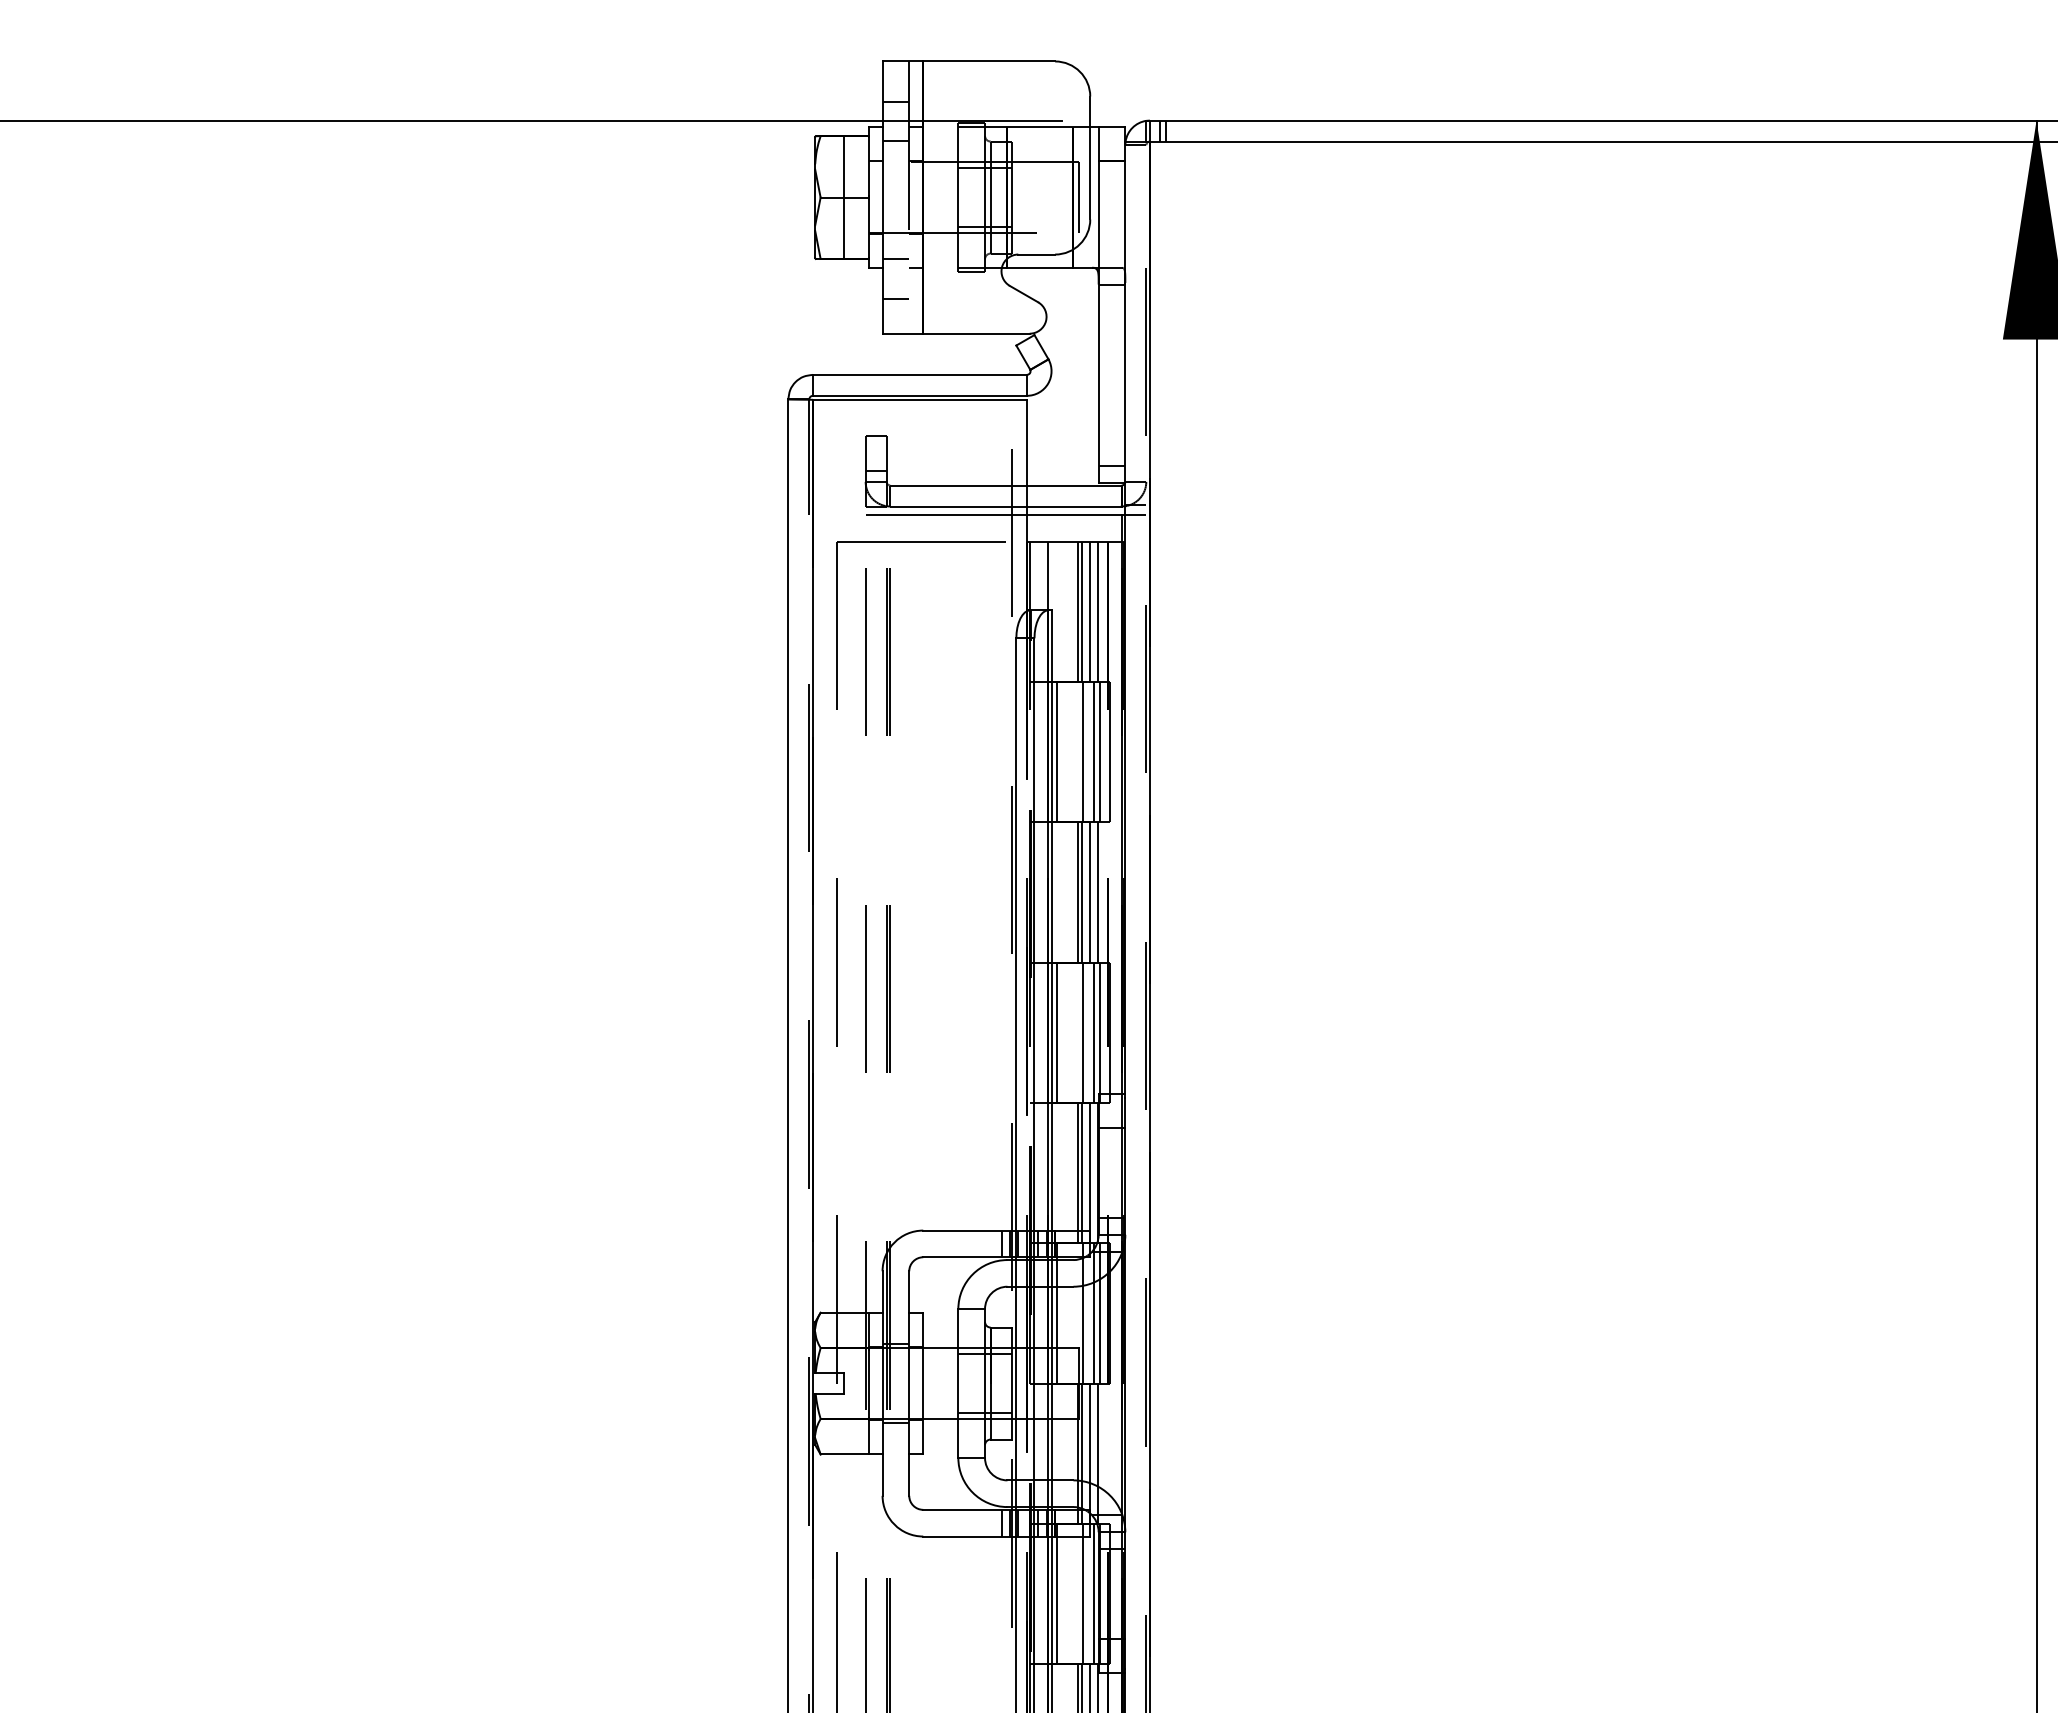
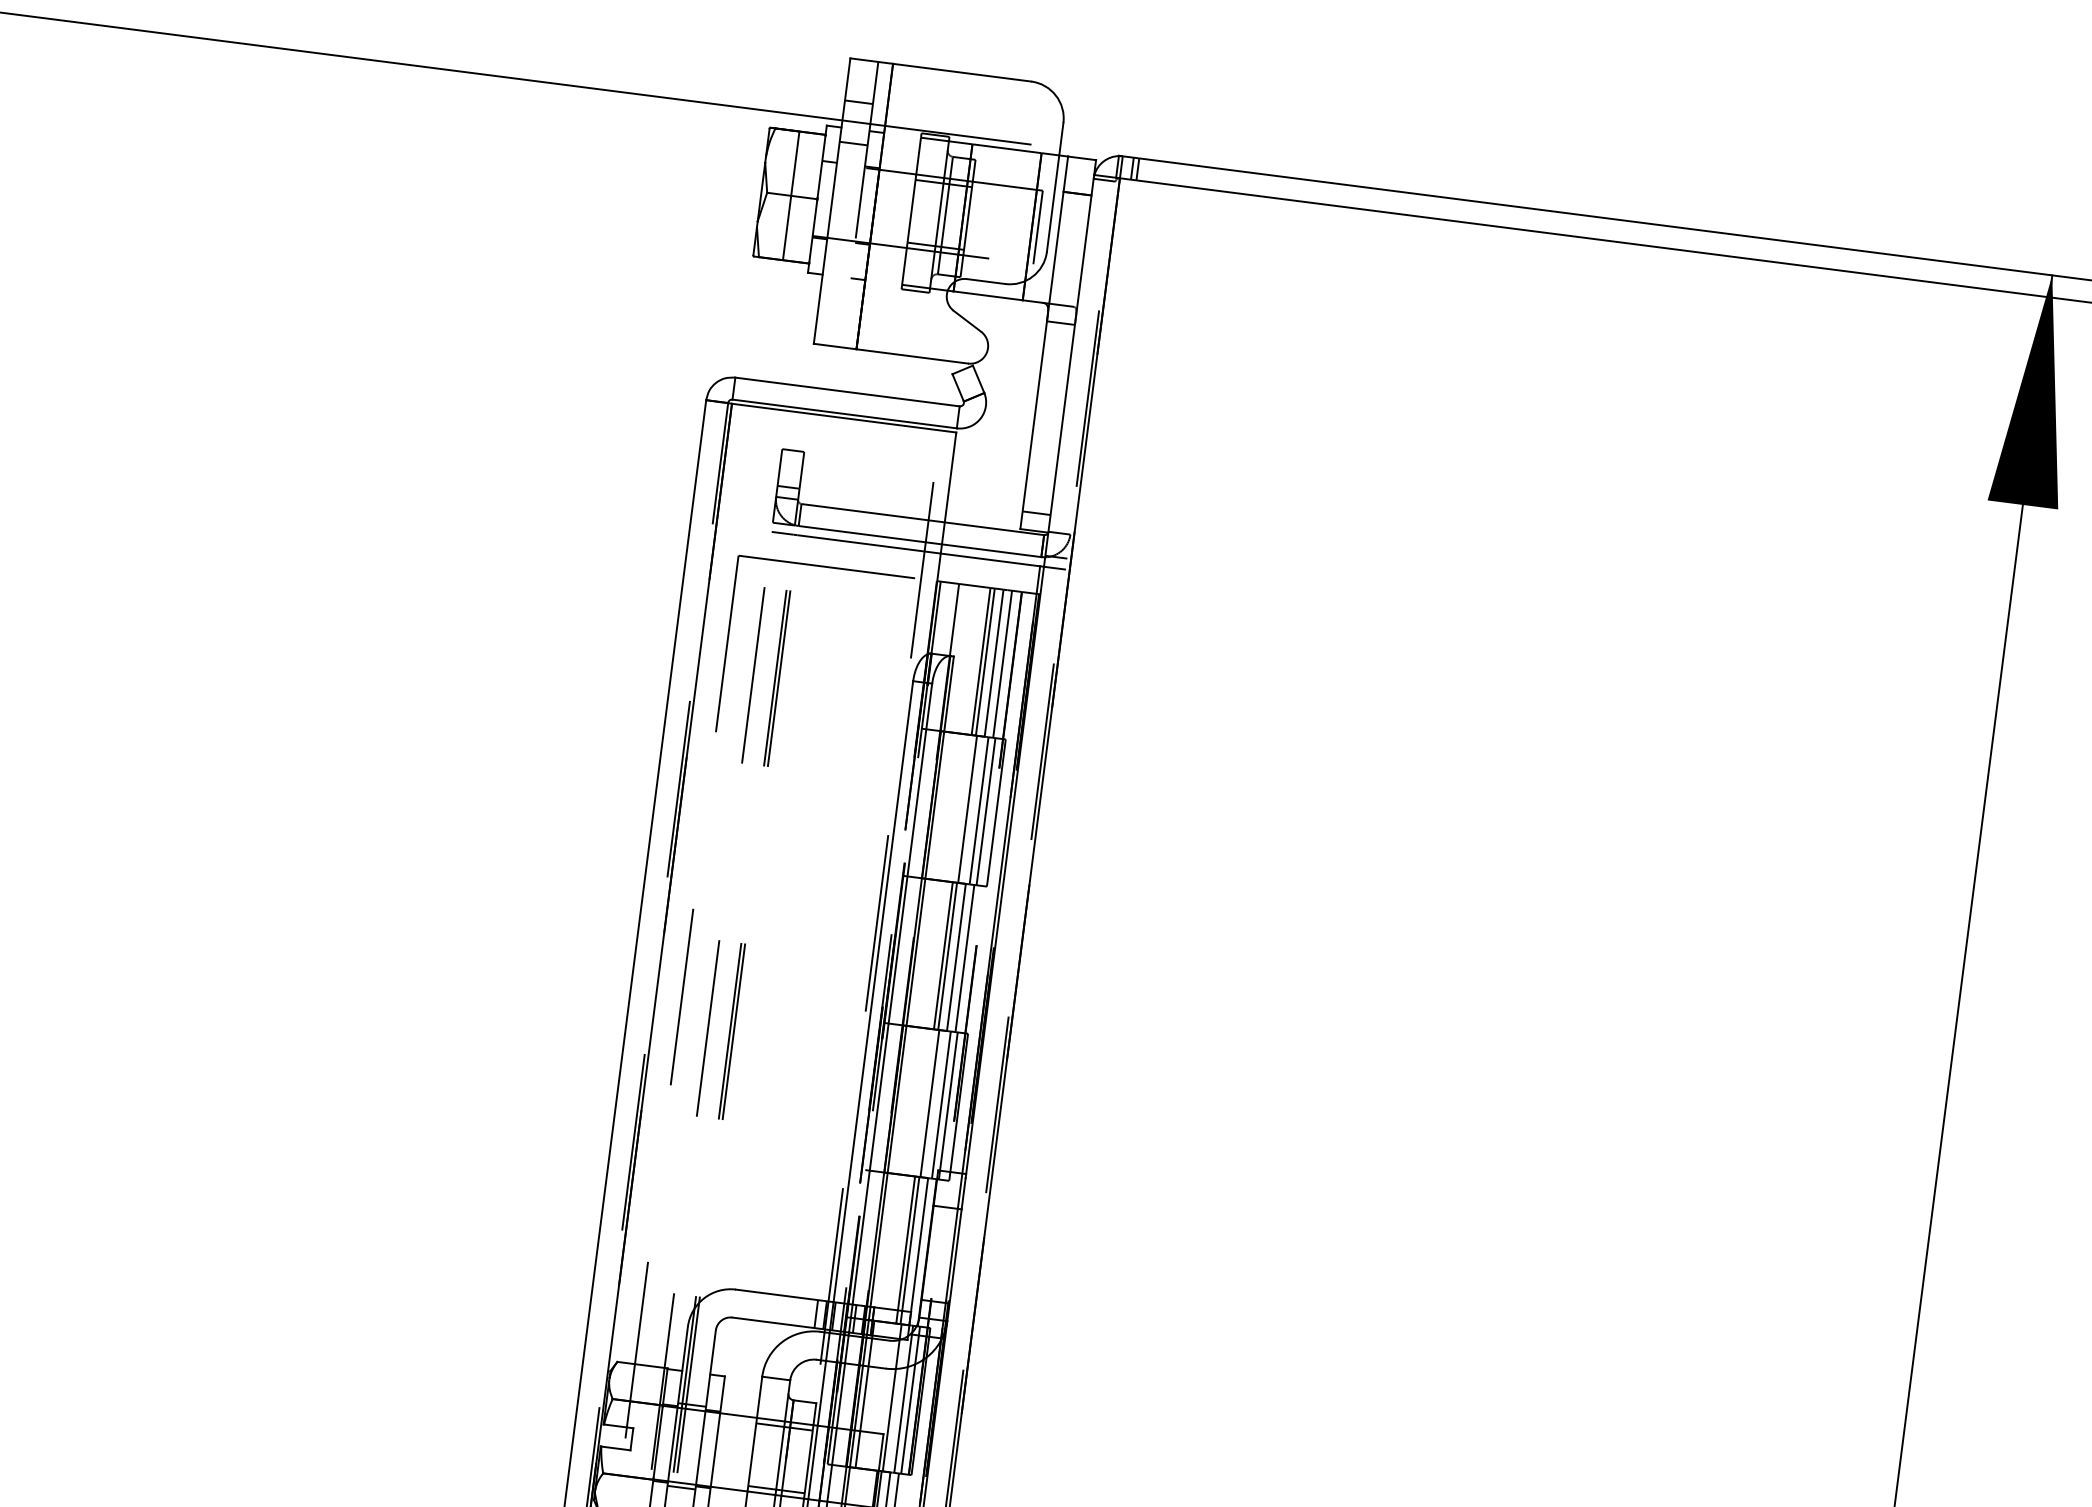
line: (895, 259) -> (837, 267), removed
line: (895, 298) -> (832, 308), removed
line: (1056, 751) -> (940, 805), removed
line: (1056, 1032) -> (902, 1099), removed

